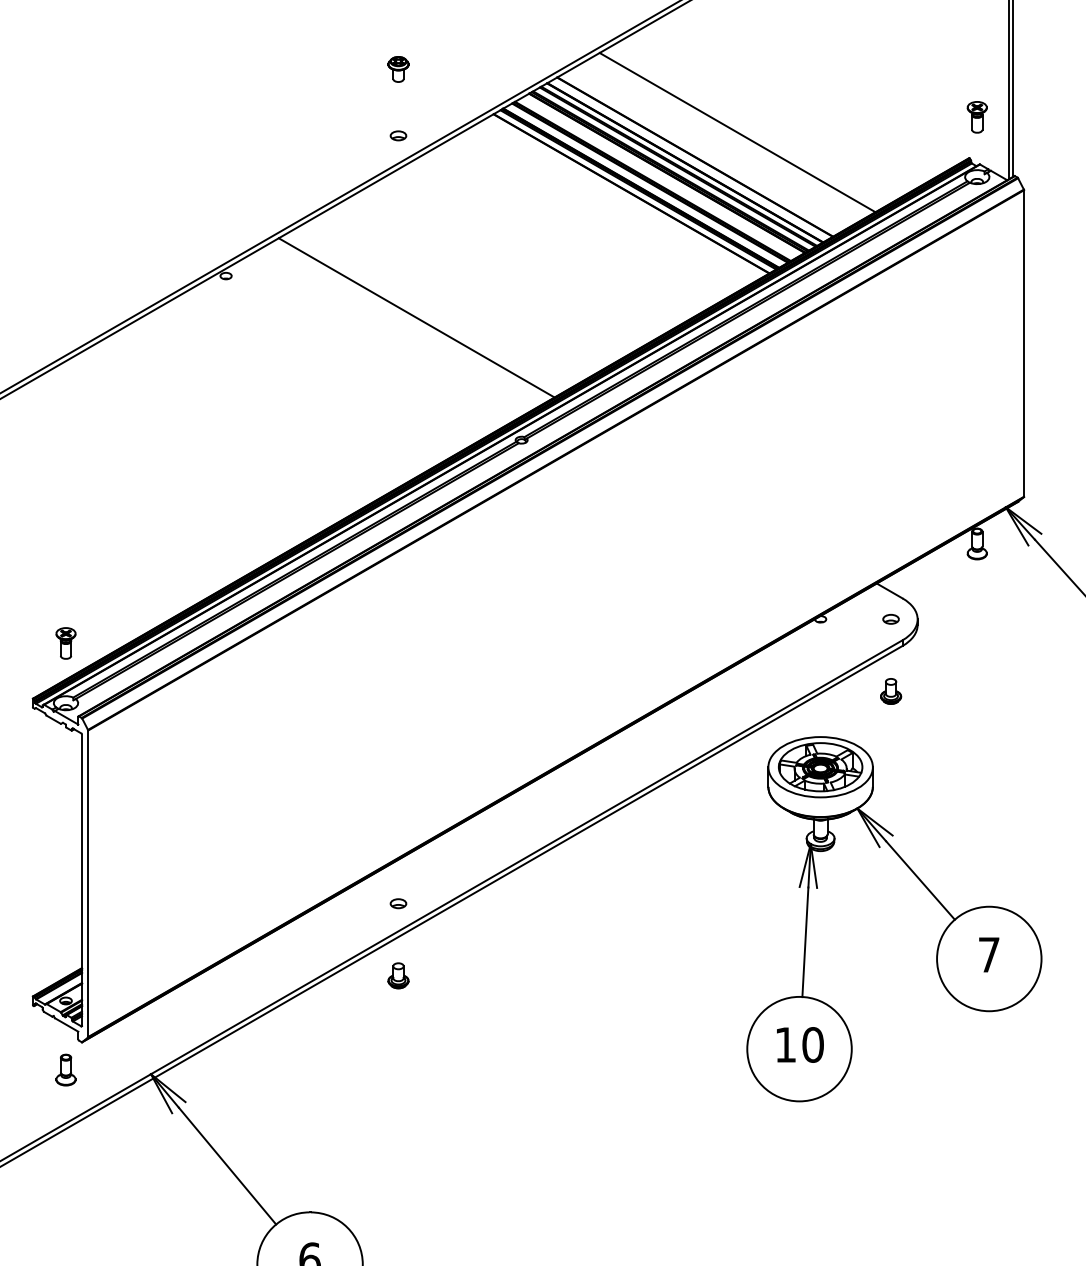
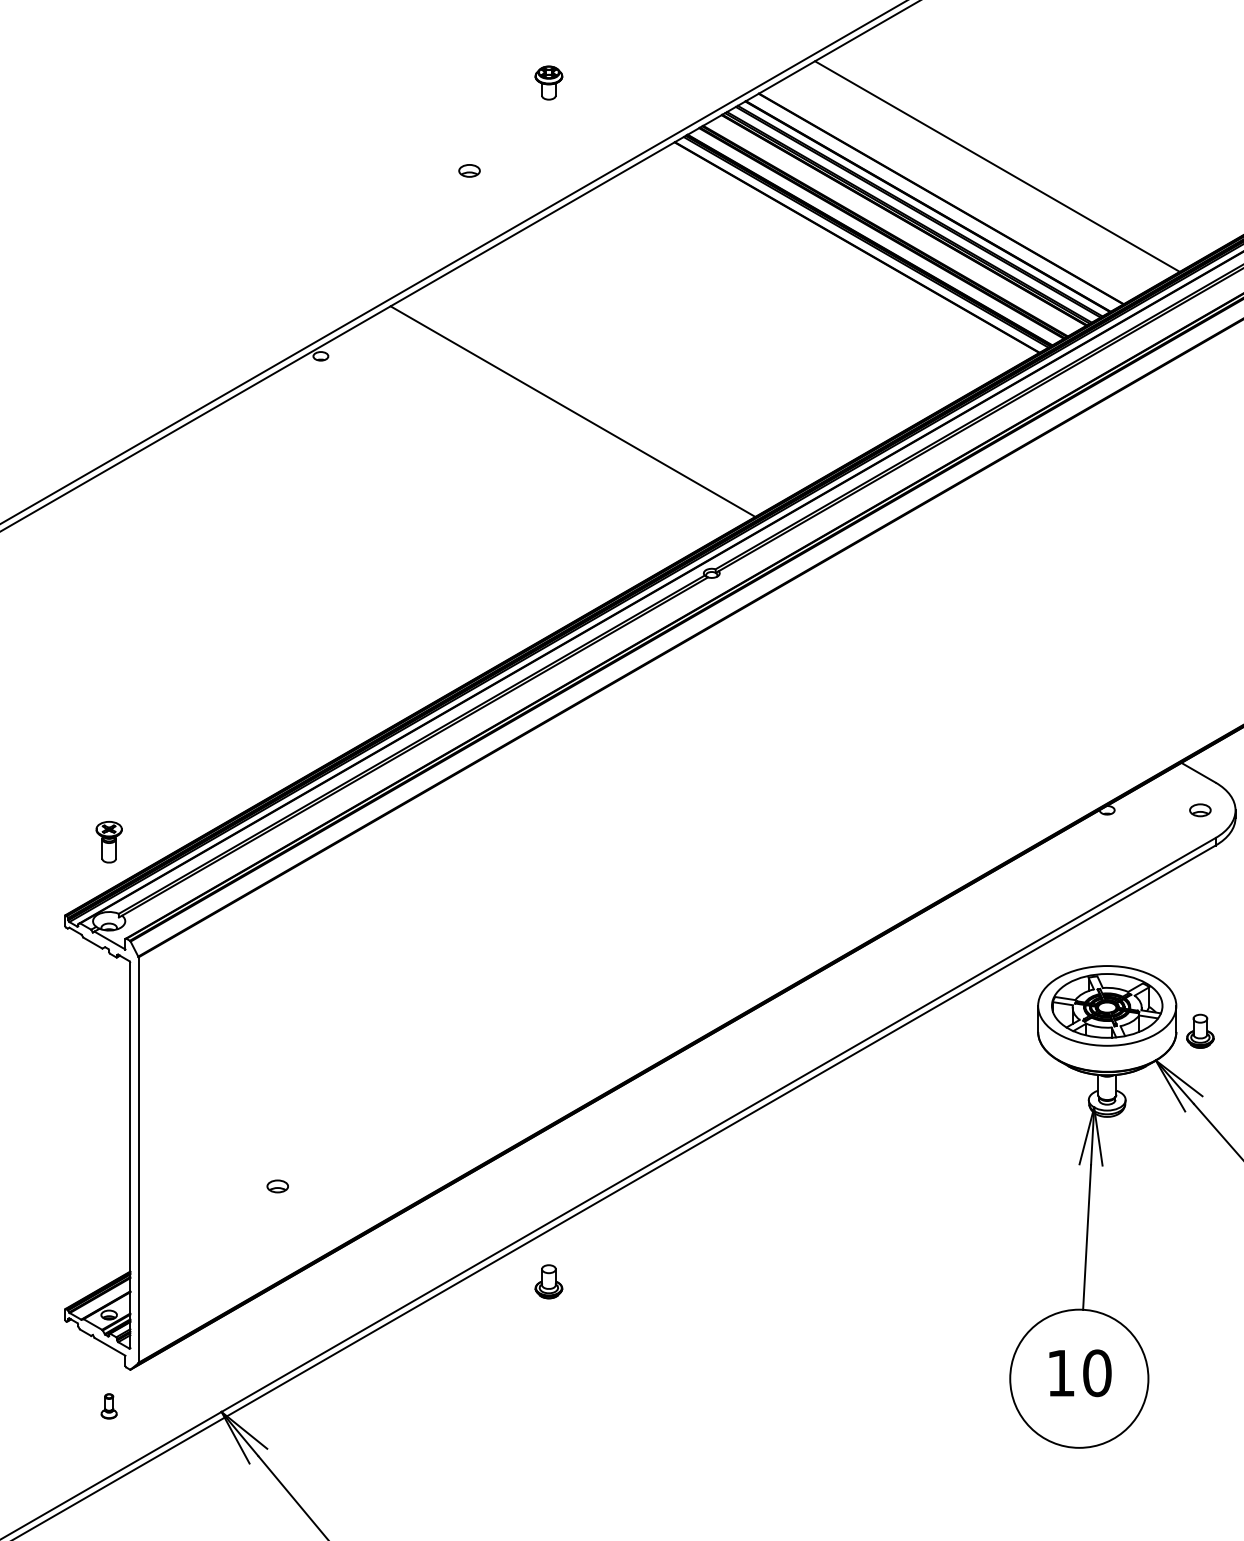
part: (398, 135) -> (469, 170), moved
part: (891, 691) -> (1200, 1031), moved
part: (398, 903) -> (277, 1186), moved
part: (65, 1069) -> (108, 1405), size x0.6

